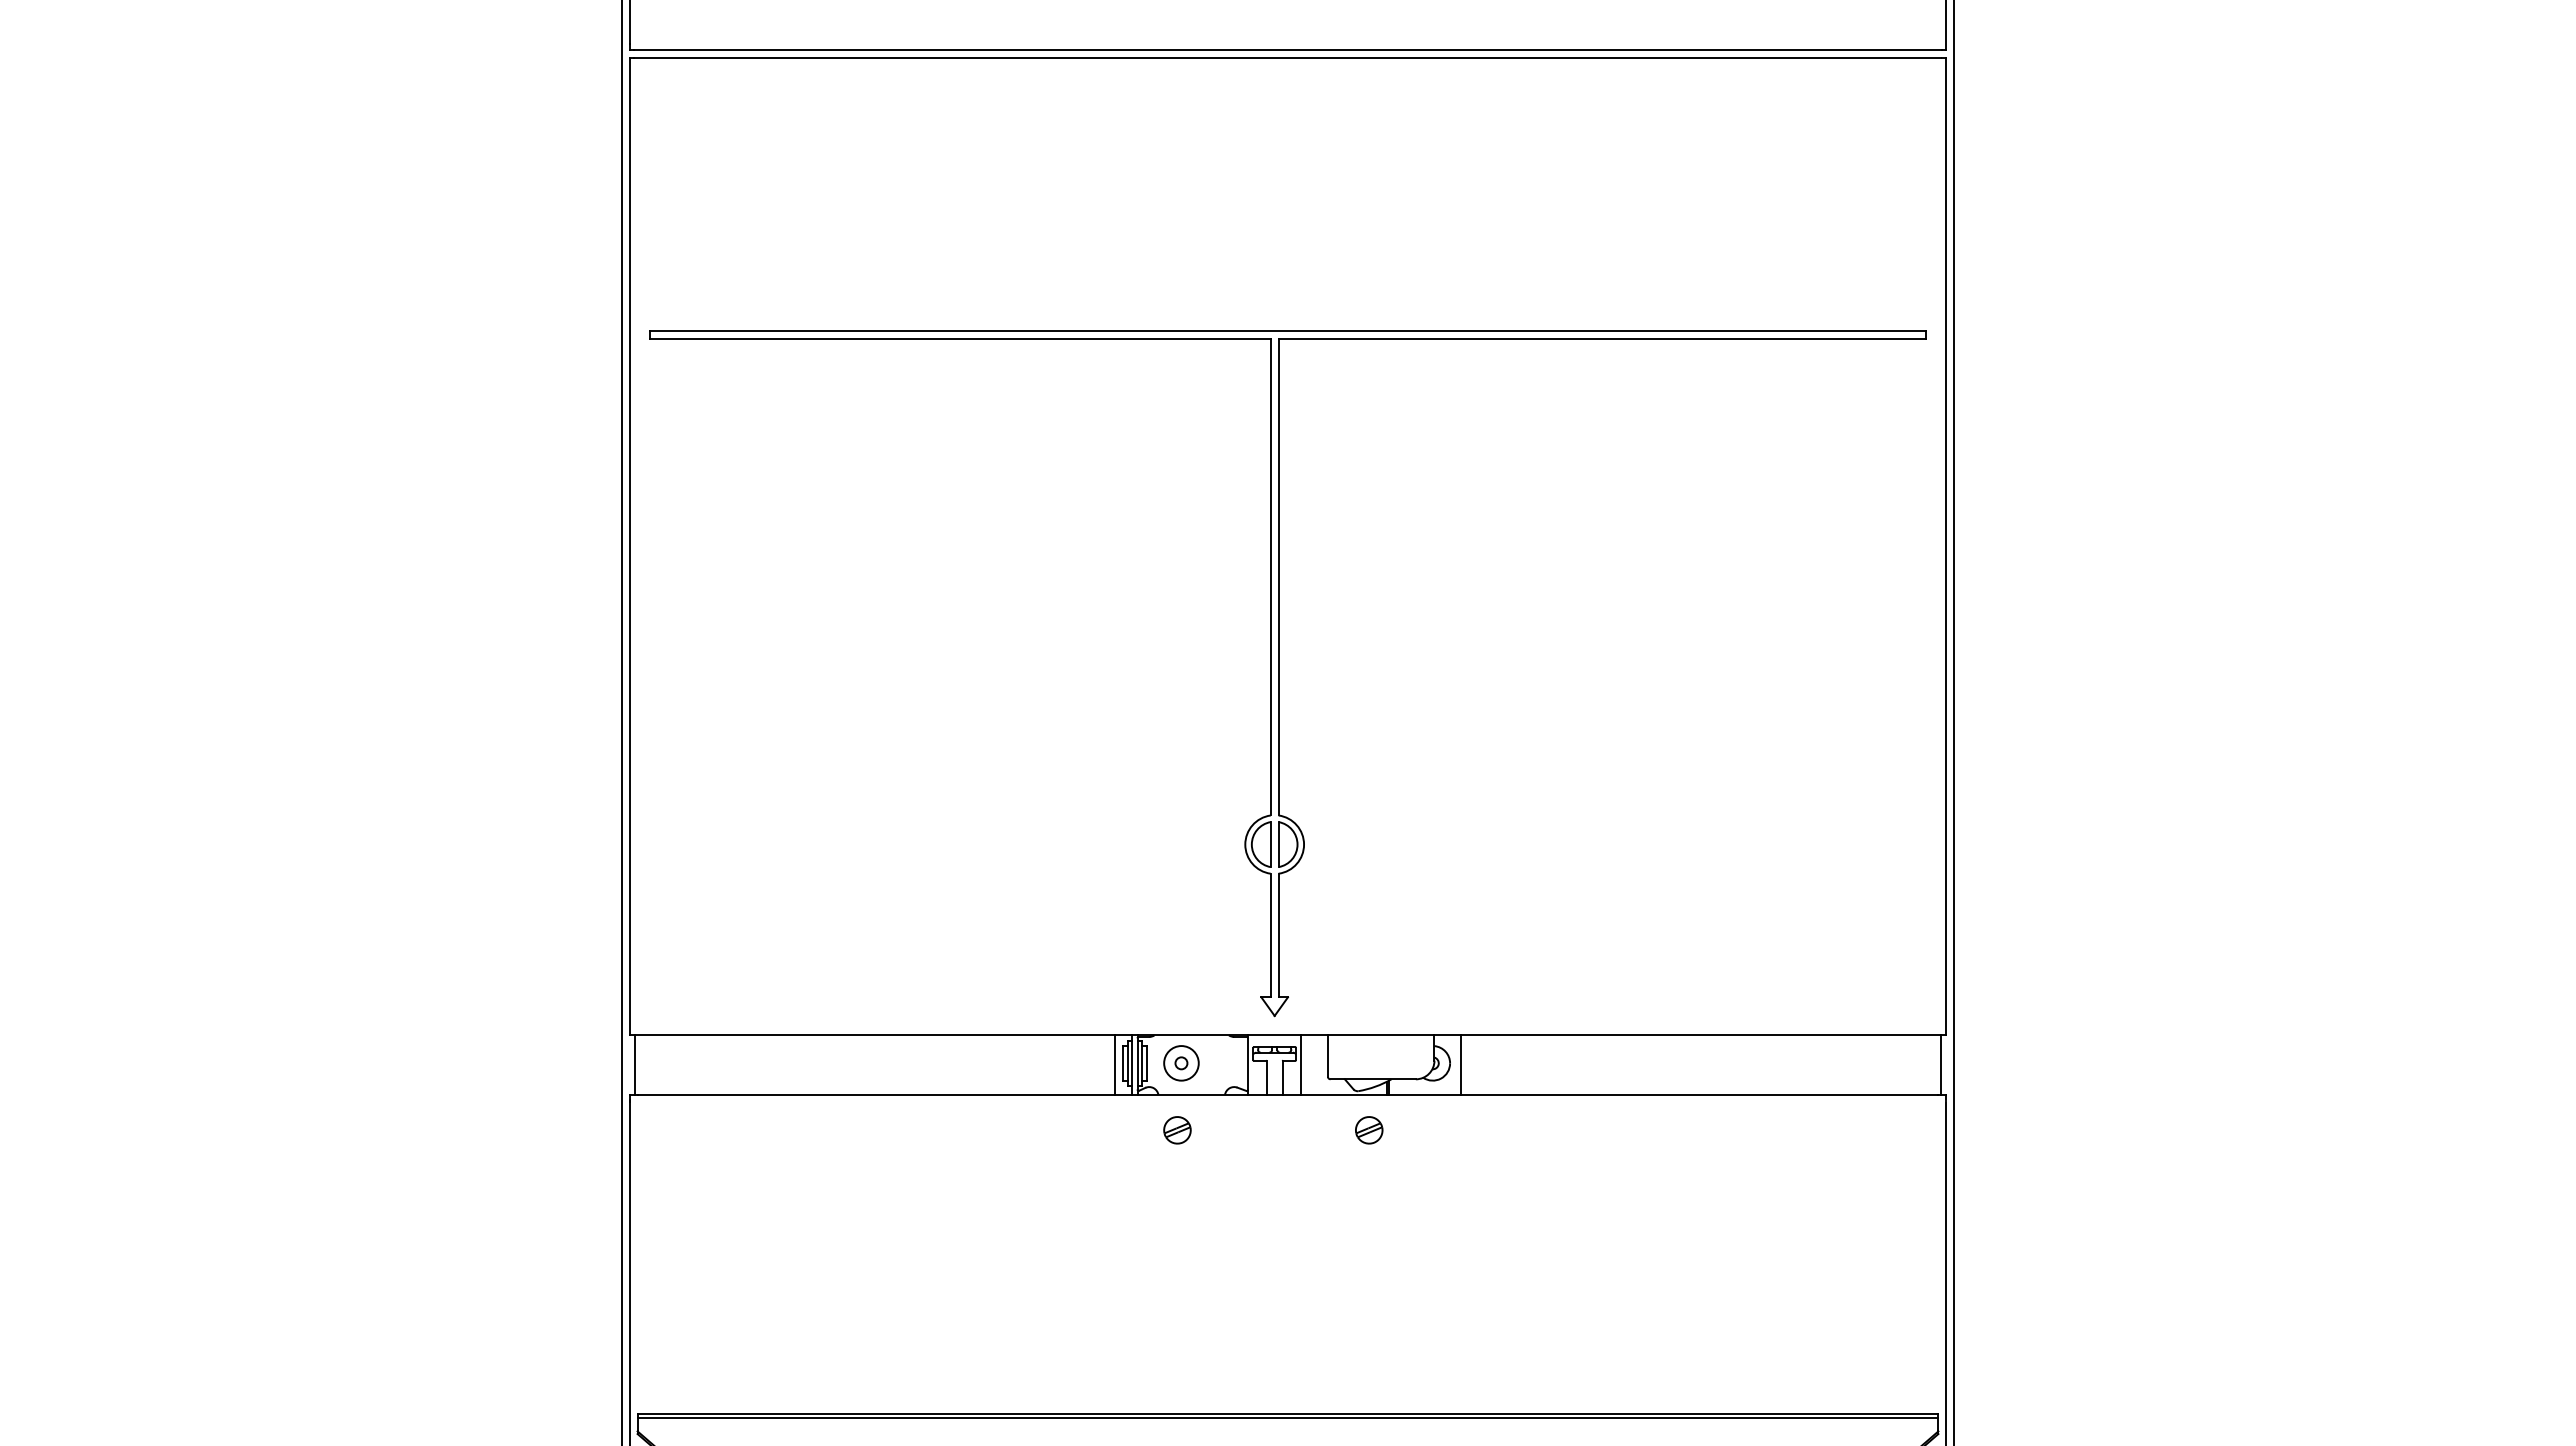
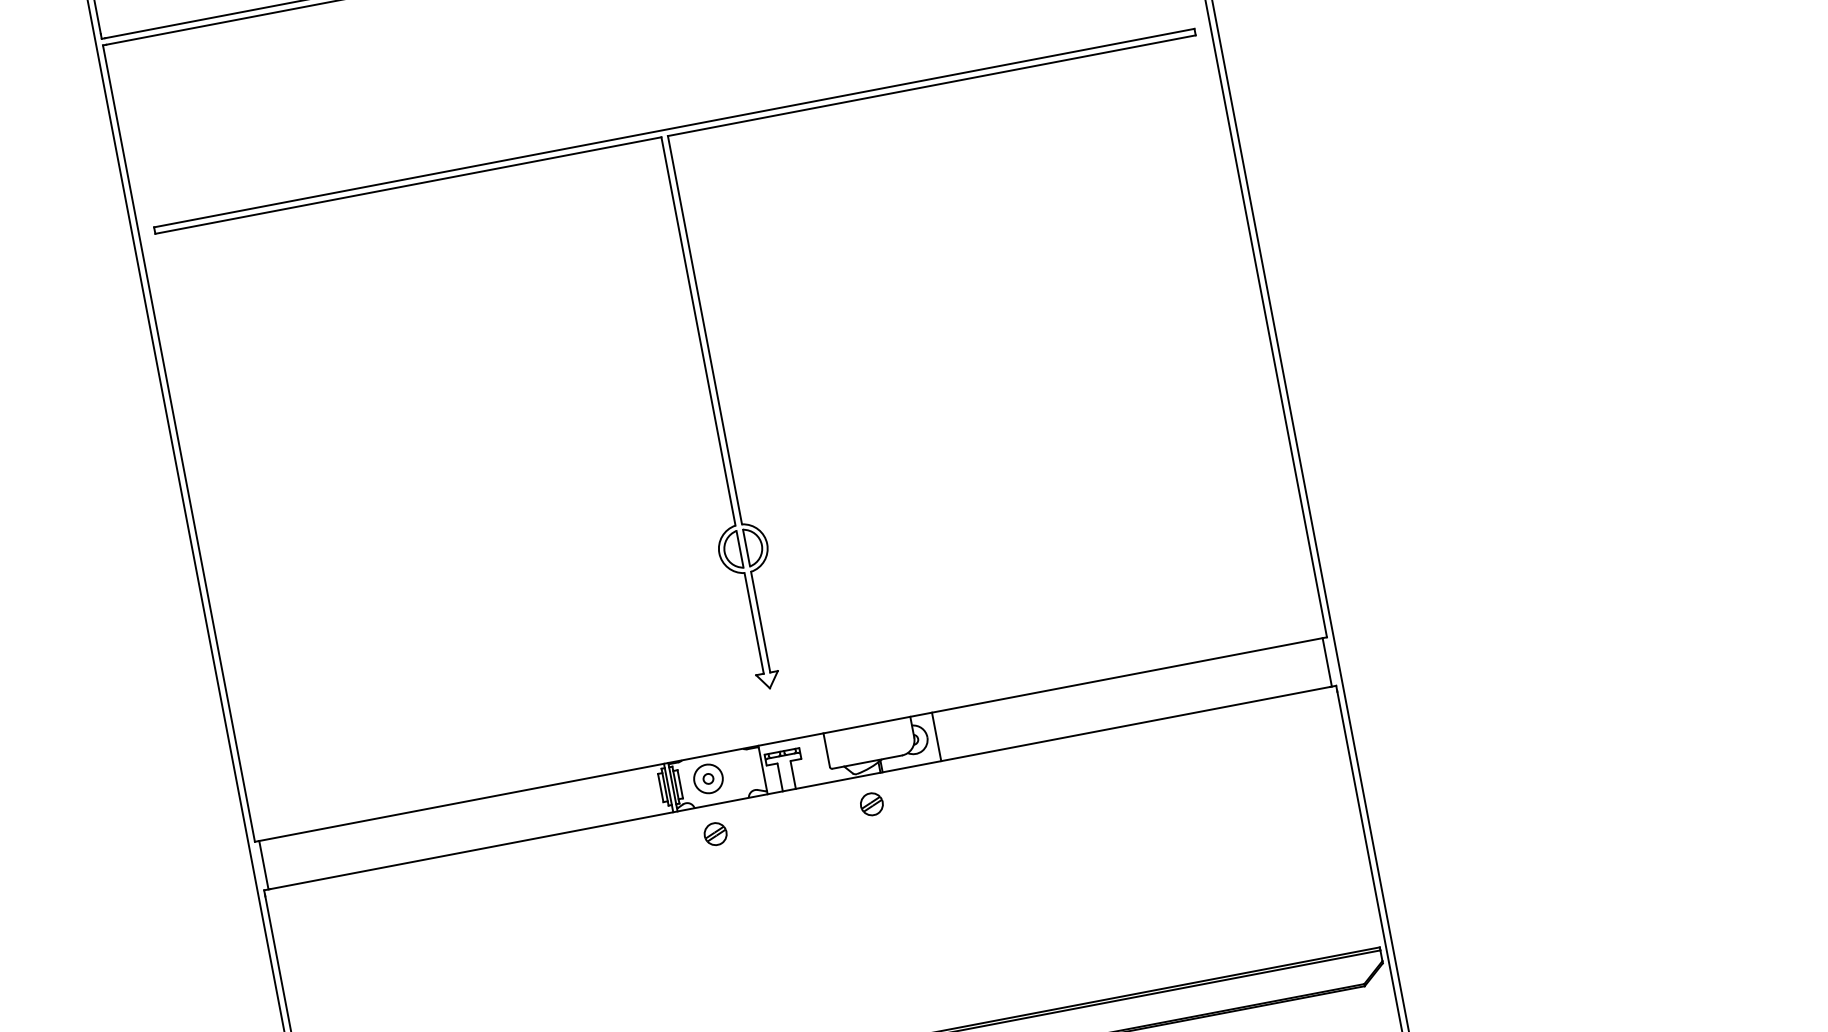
part: (1279, 673) -> (720, 408), moved
line: (1114, 1064) -> (654, 790), removed
line: (1301, 1064) -> (806, 761), removed

